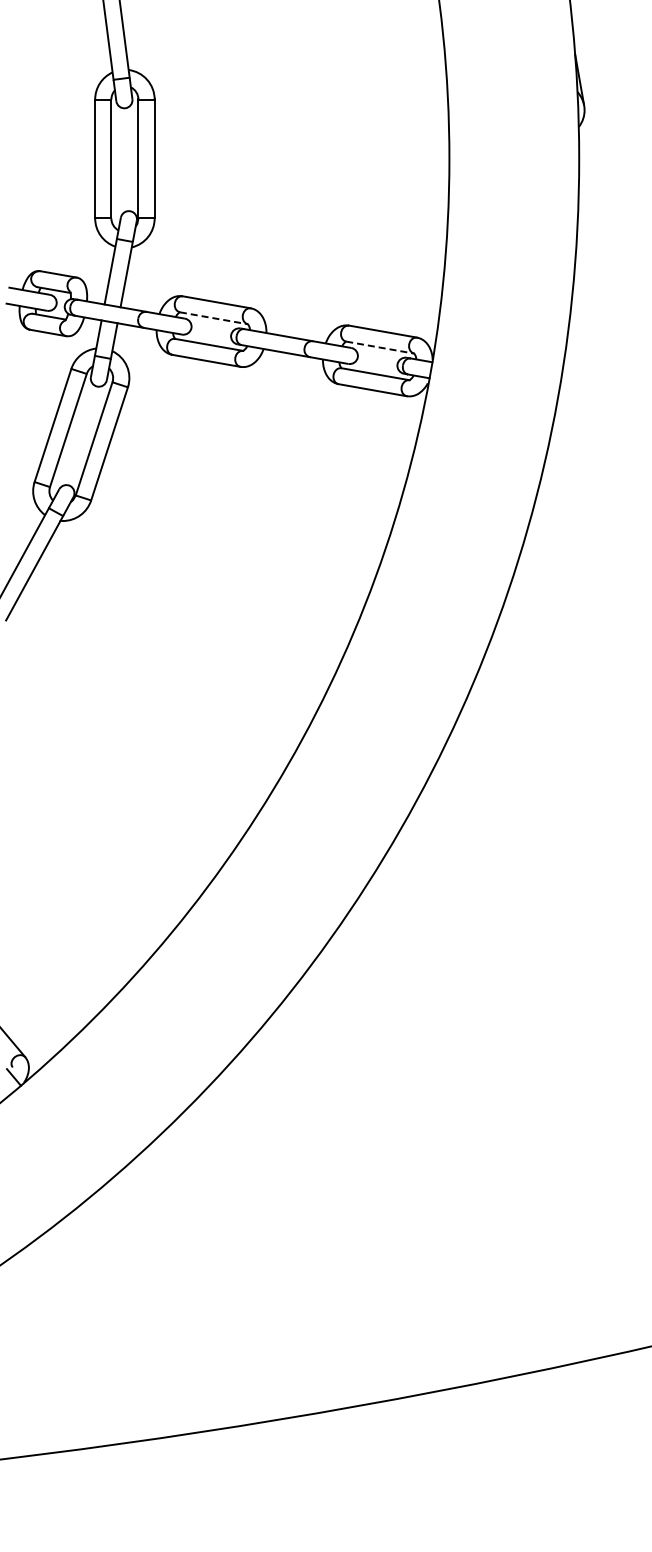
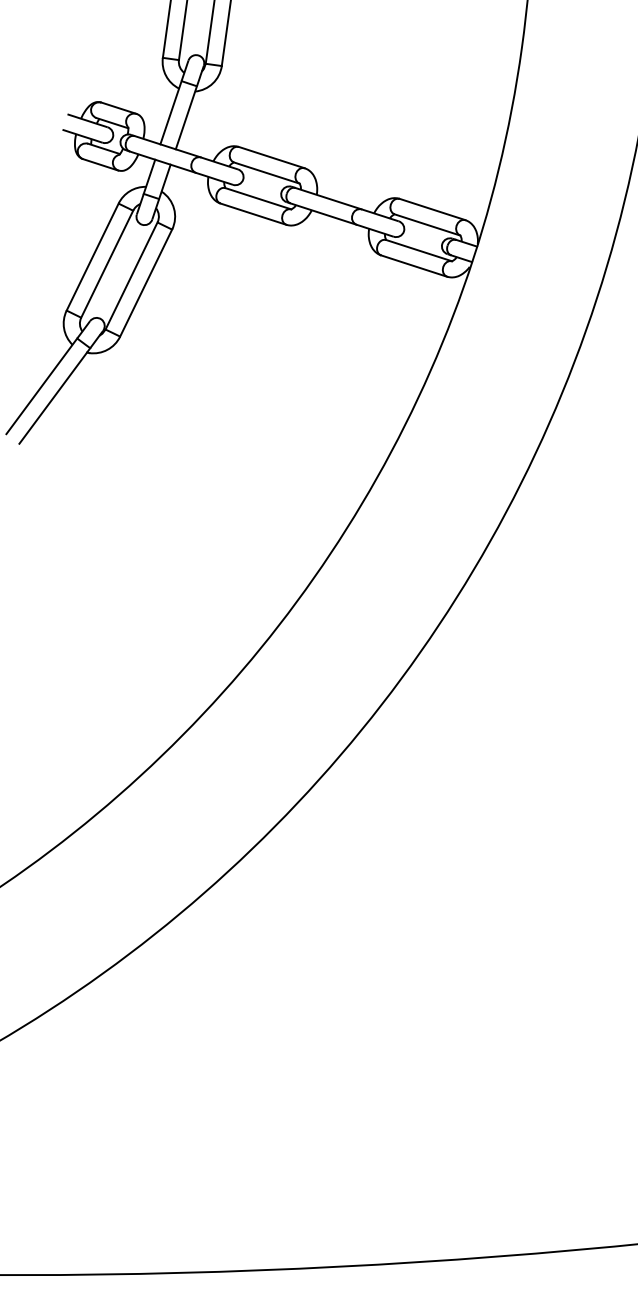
line: (213, 318) -> (266, 173), dashed -> solid
line: (380, 347) -> (427, 224), dashed -> solid

